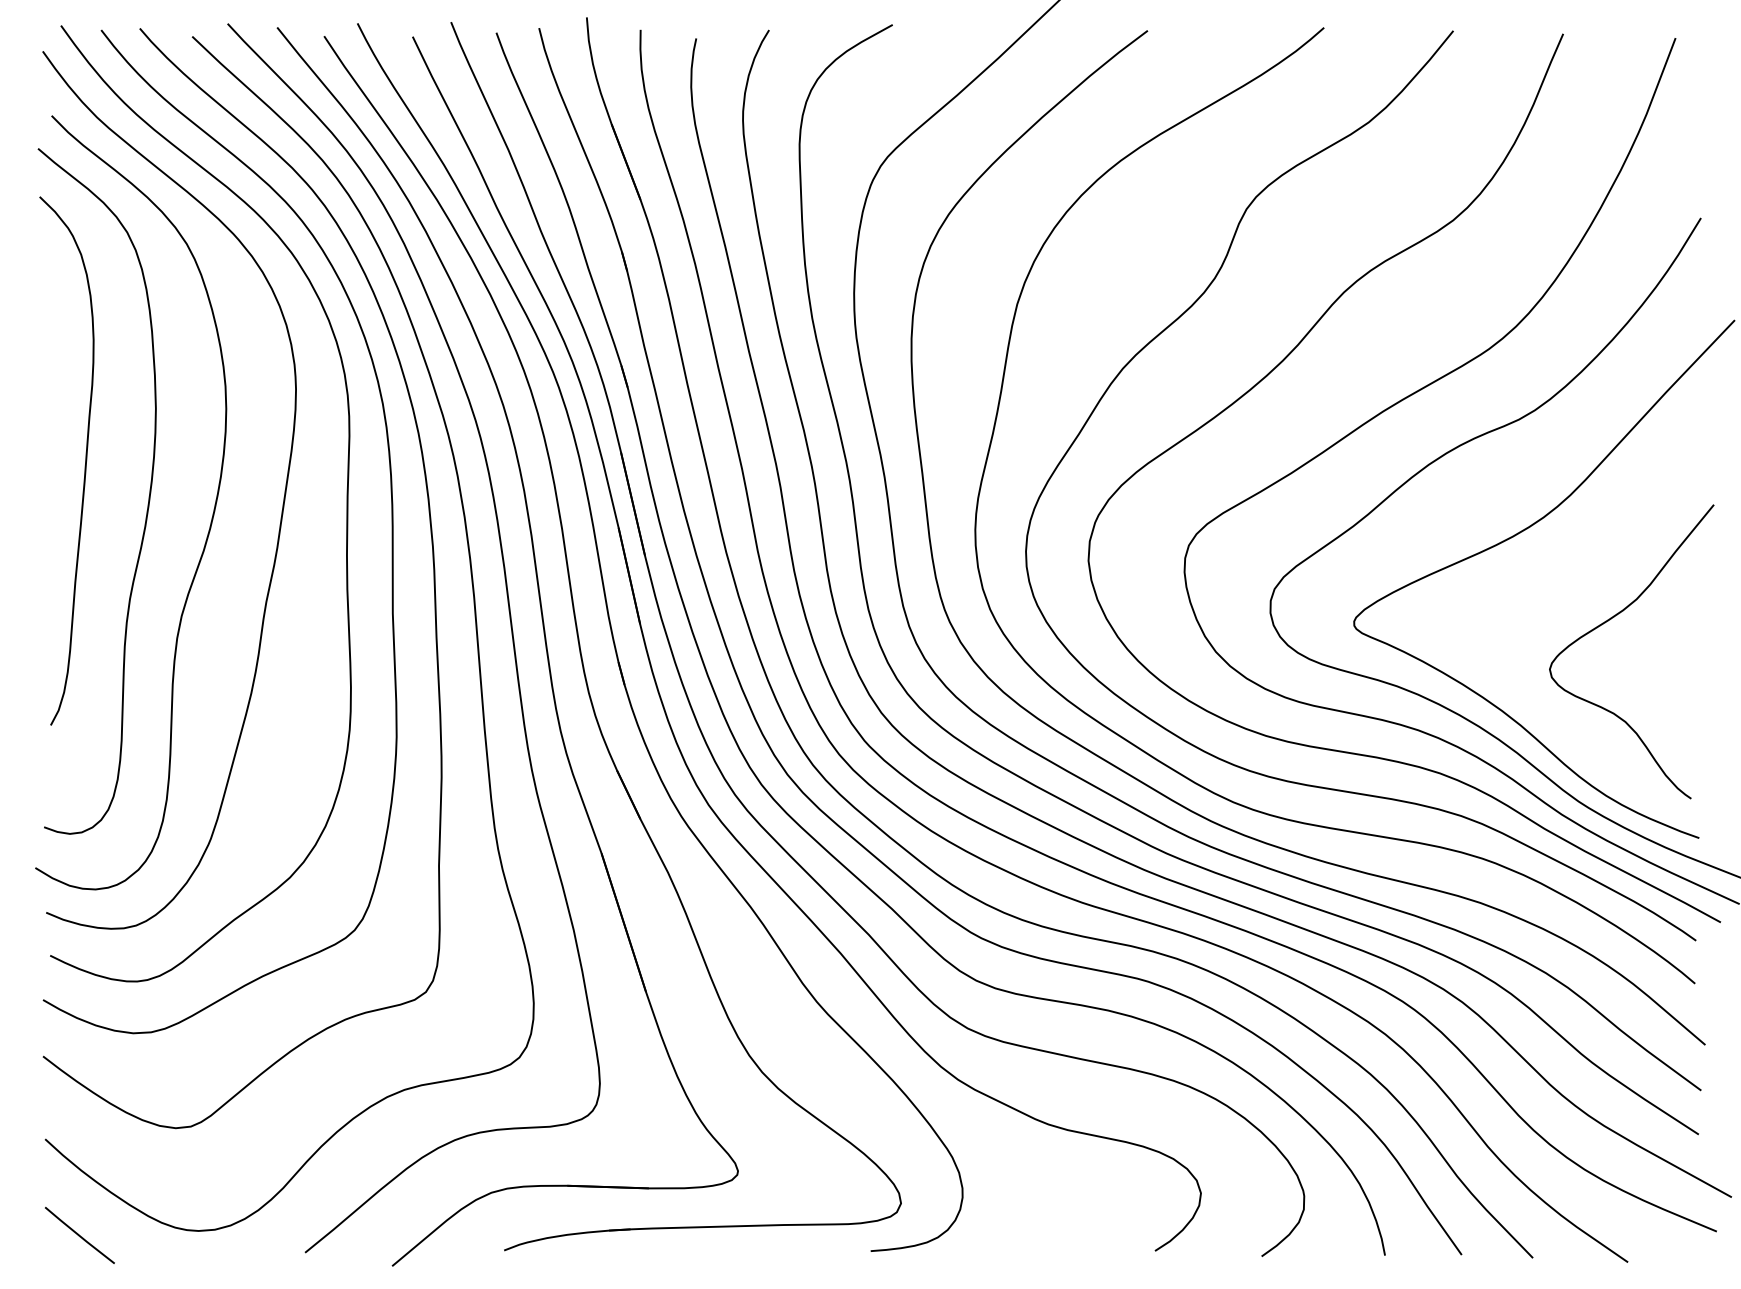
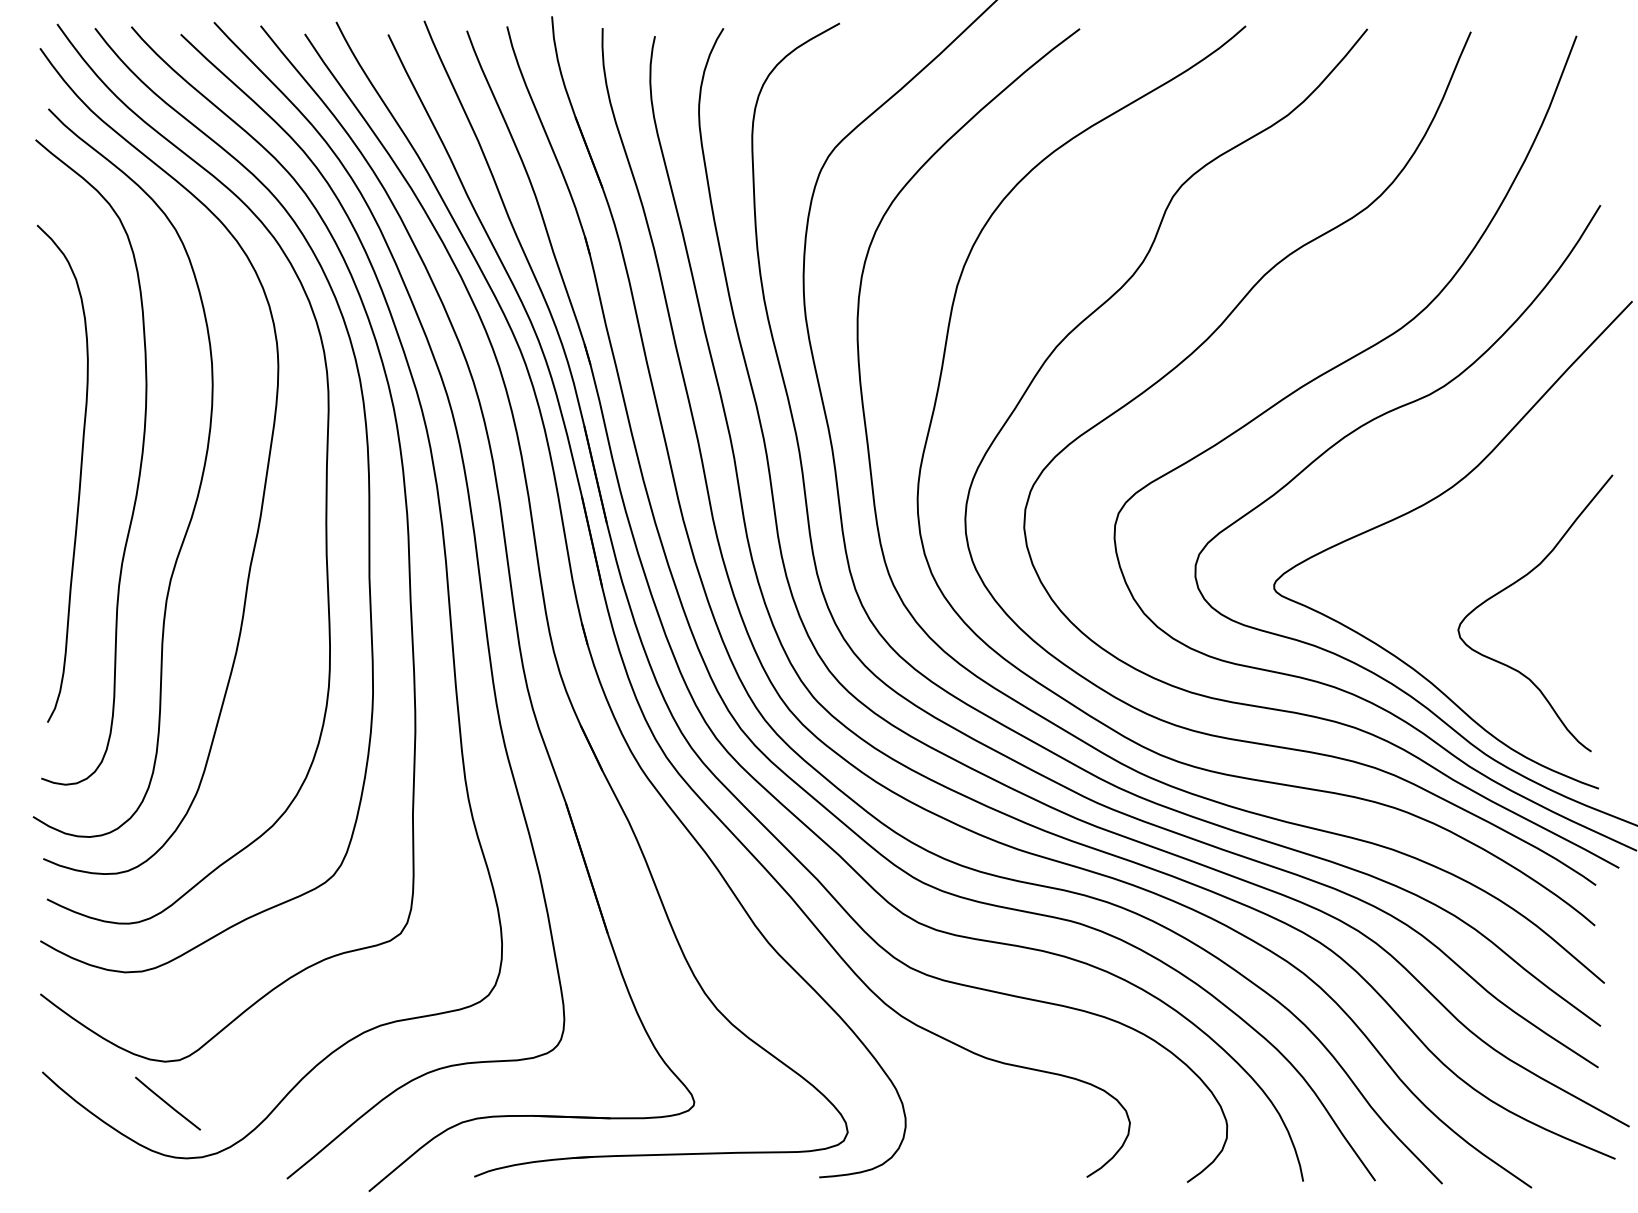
curve: (84, 461) -> (79, 474), moved
line: (79, 1235) -> (167, 1103), moved

